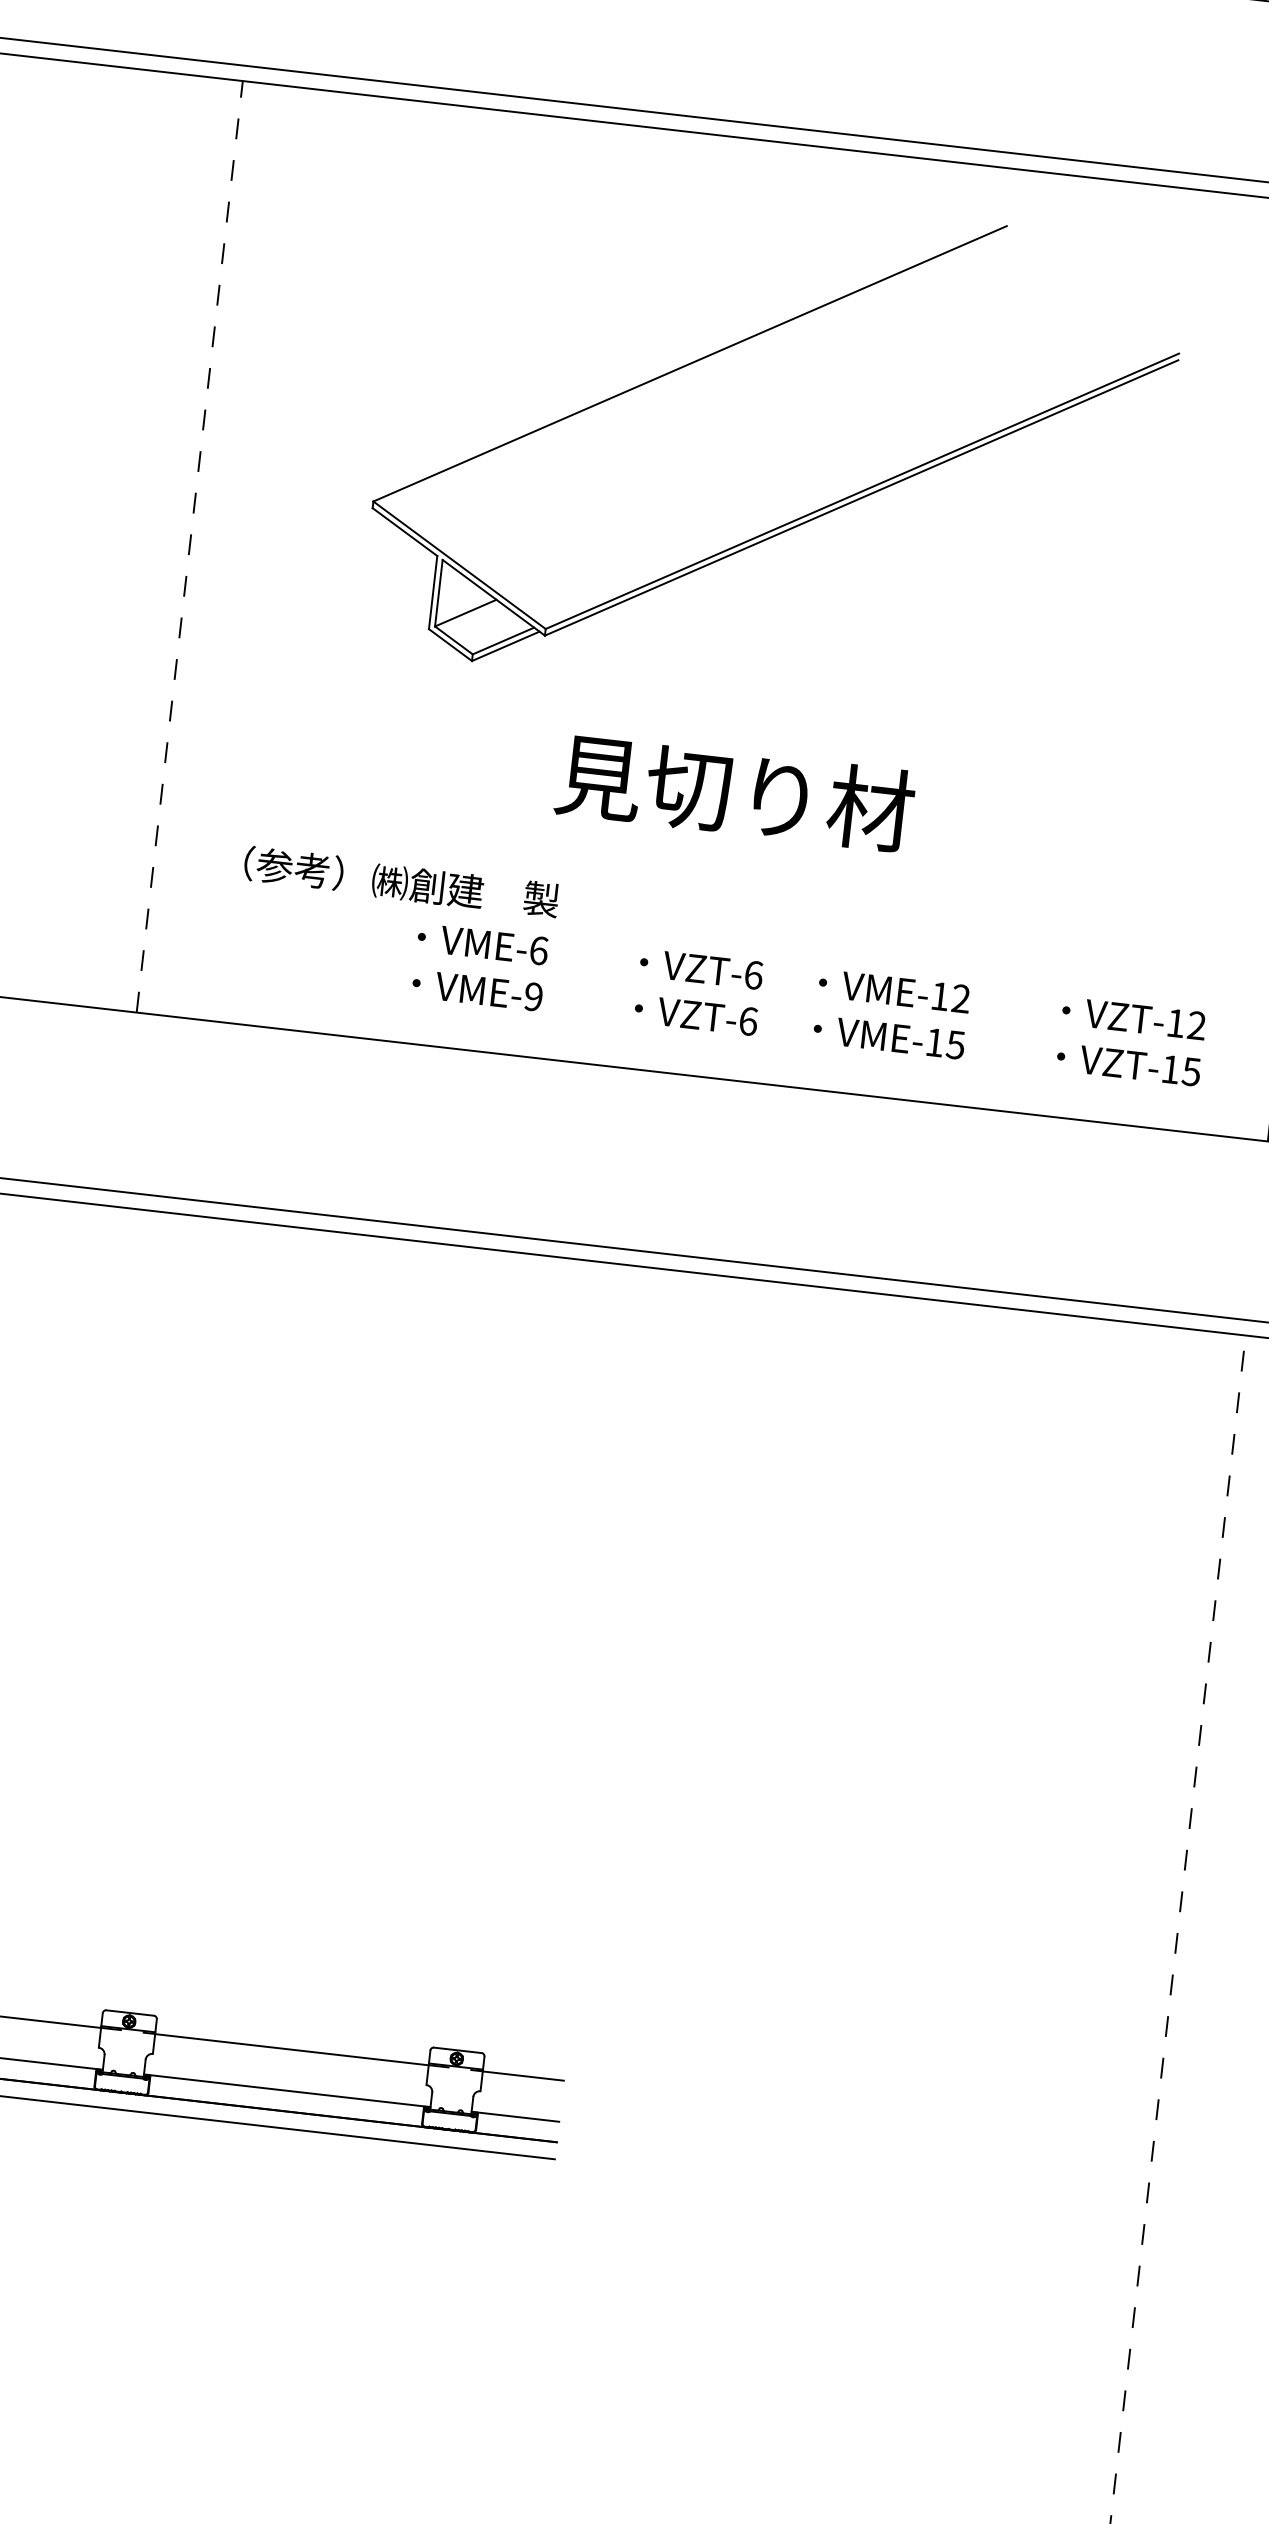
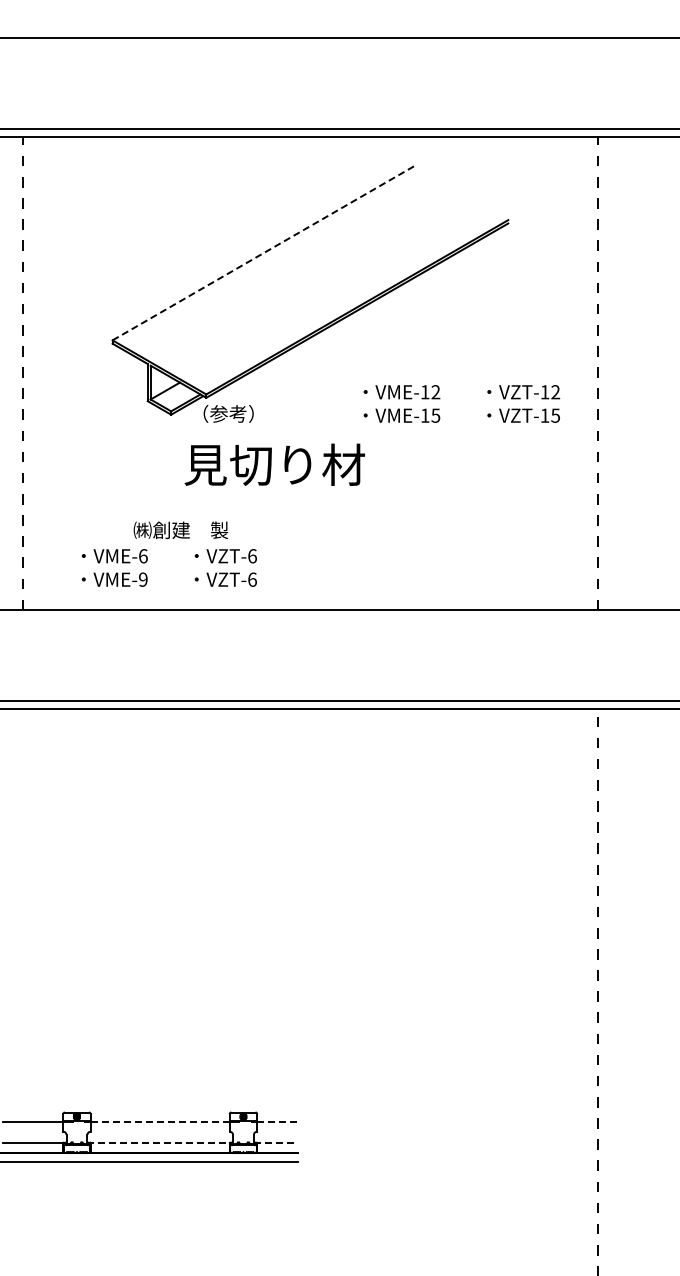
line: (692, 362) -> (264, 252), solid -> dashed
text: (734, 792) -> (274, 464), moved
text: (293, 867) -> (228, 413), moved
text: (585, 978) -> (168, 567), moved
text: (1009, 1026) -> (461, 403), moved
line: (292, 2049) -> (160, 1121), solid -> dashed
line: (522, 2075) -> (277, 1121), solid -> dashed
line: (287, 2090) -> (160, 1142), solid -> dashed
line: (516, 2116) -> (276, 1142), solid -> dashed

